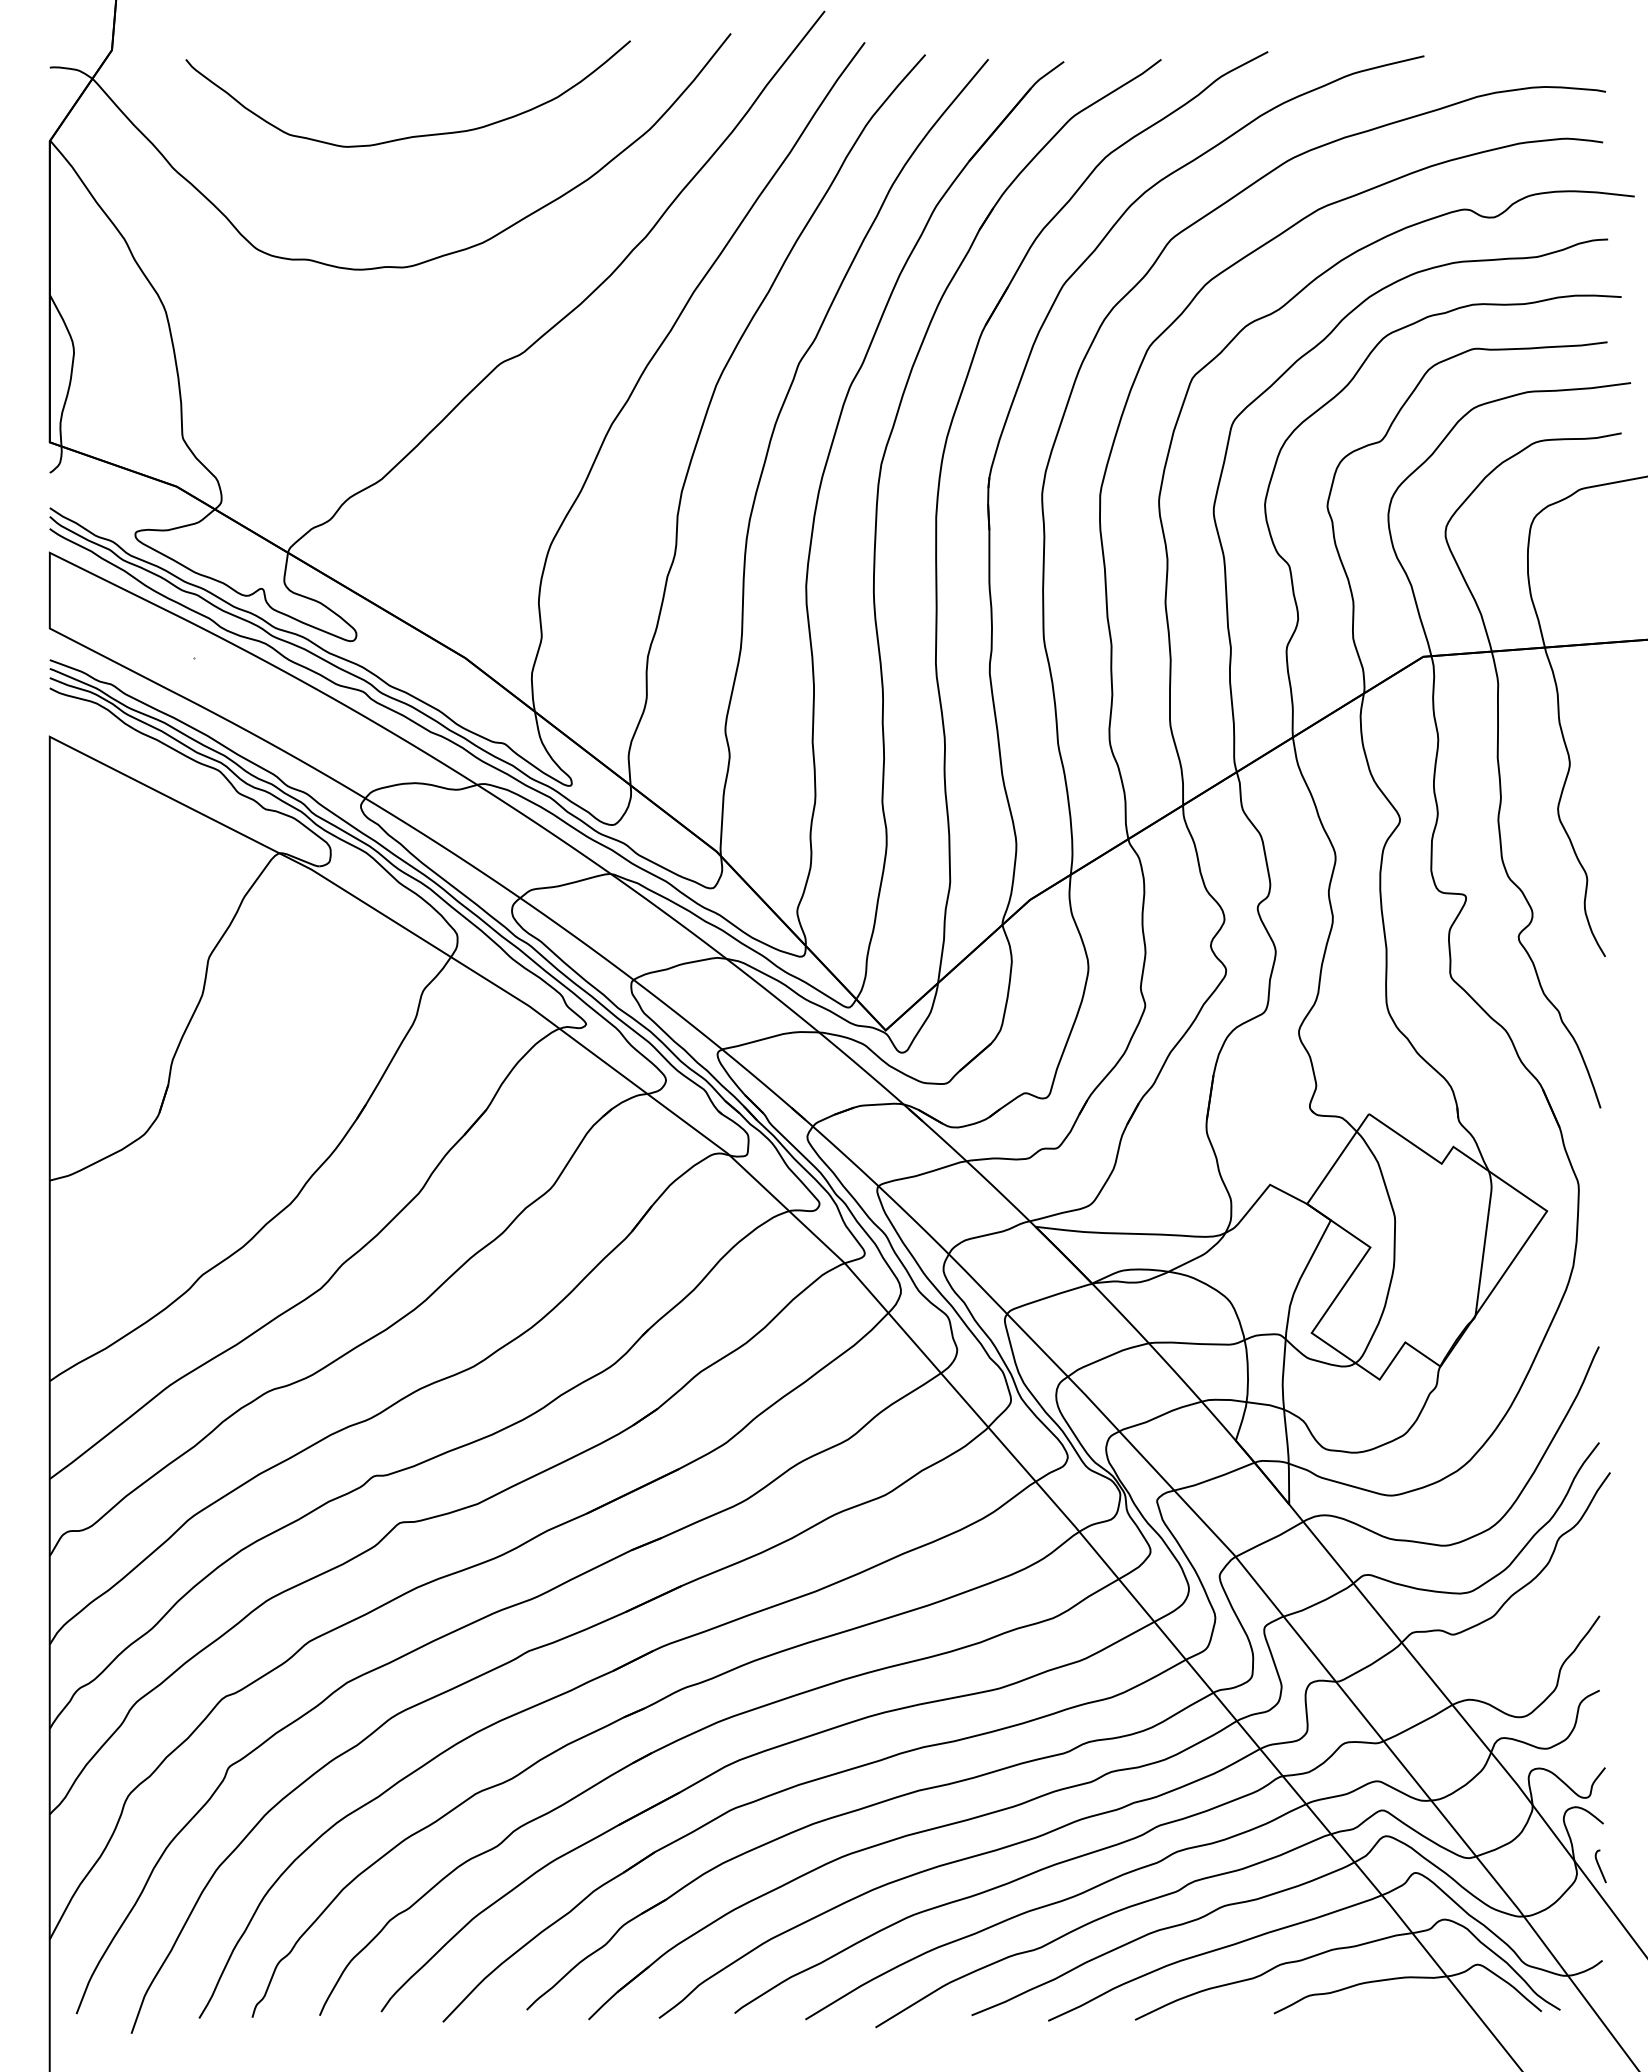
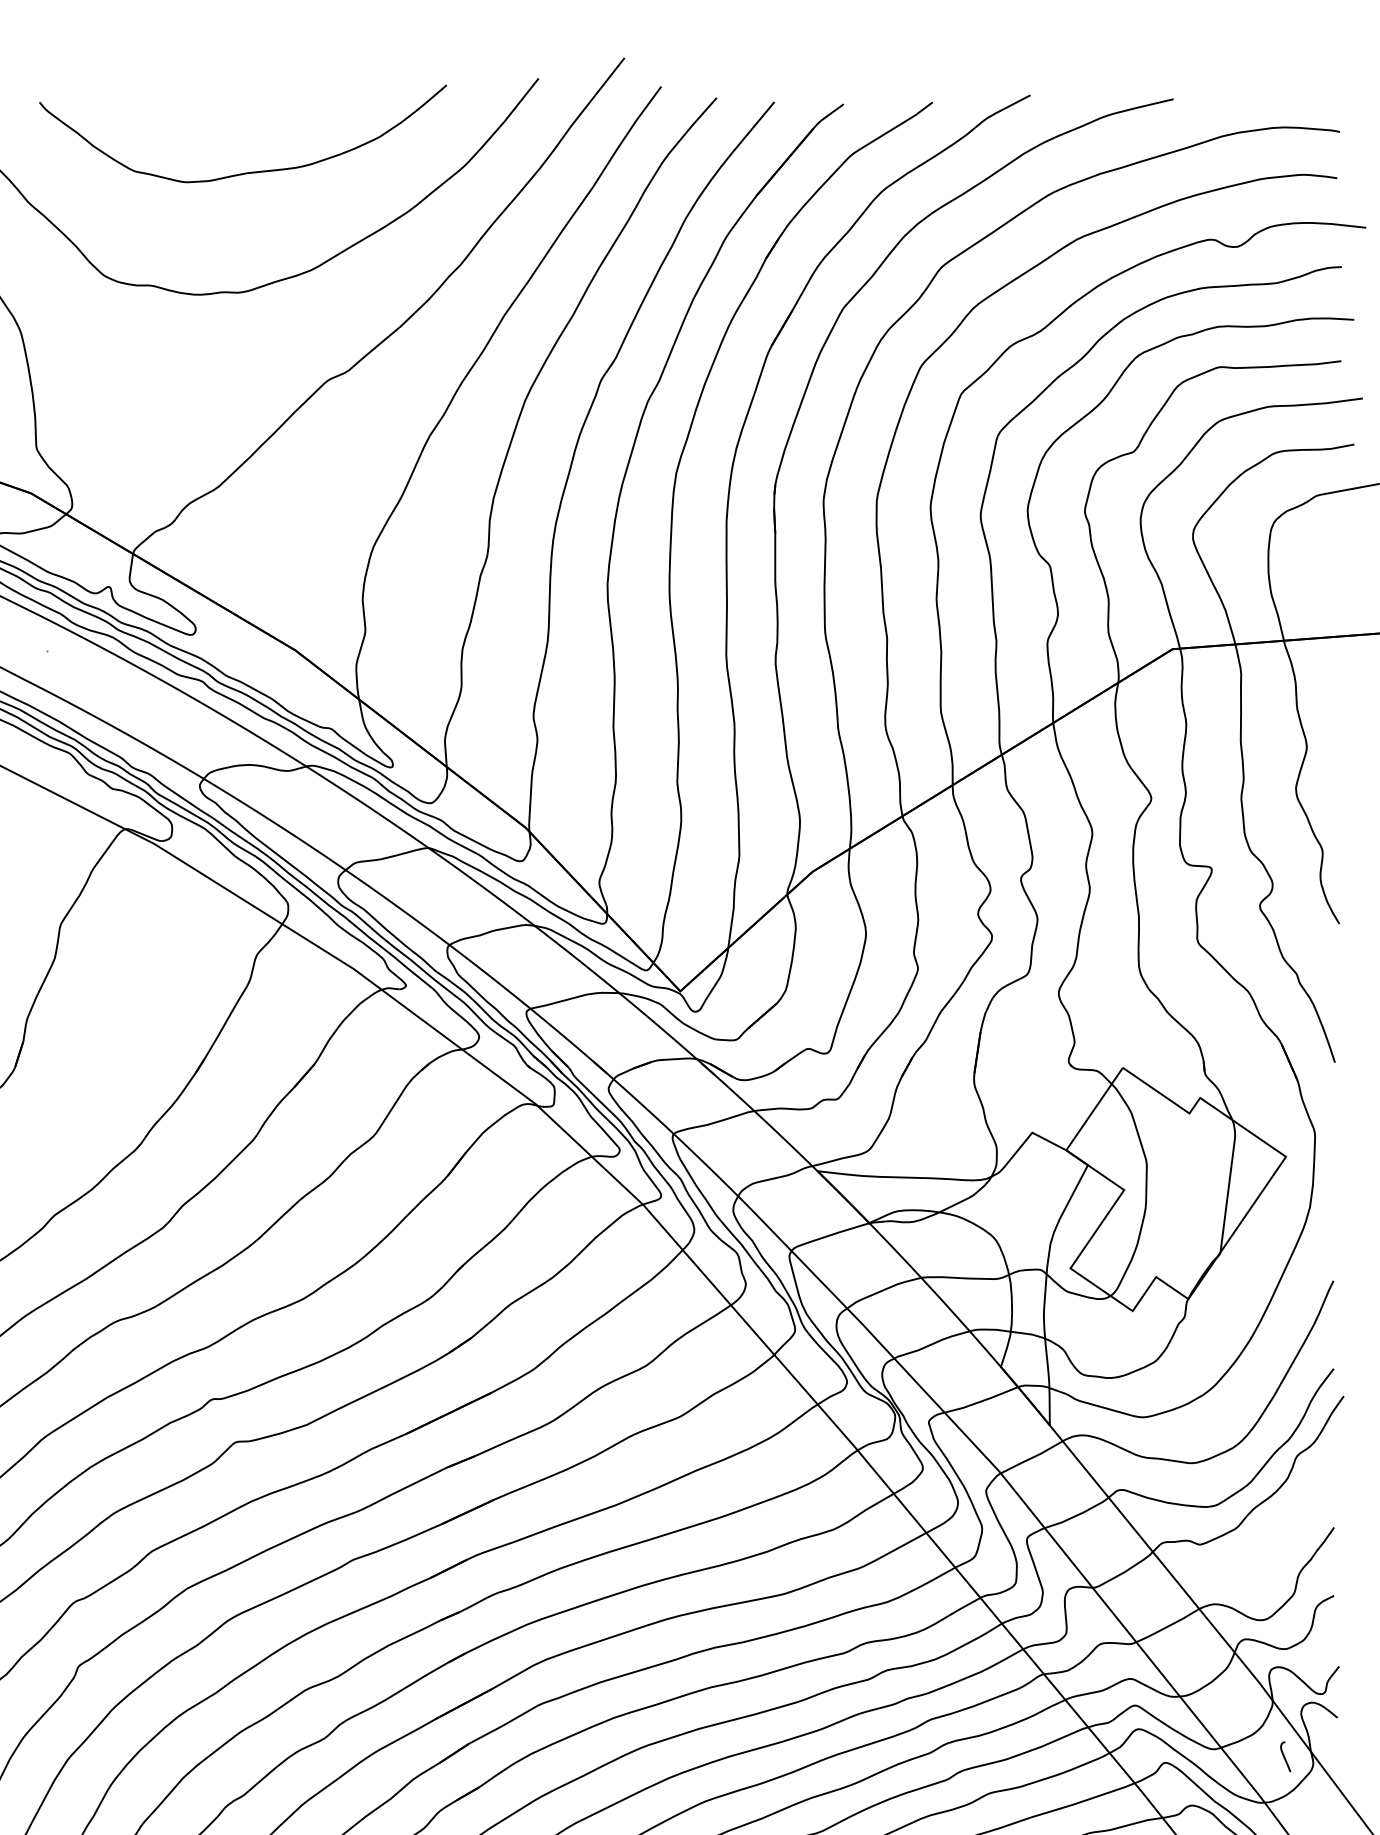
curve: (1600, 1866) -> (1285, 1756), moved

